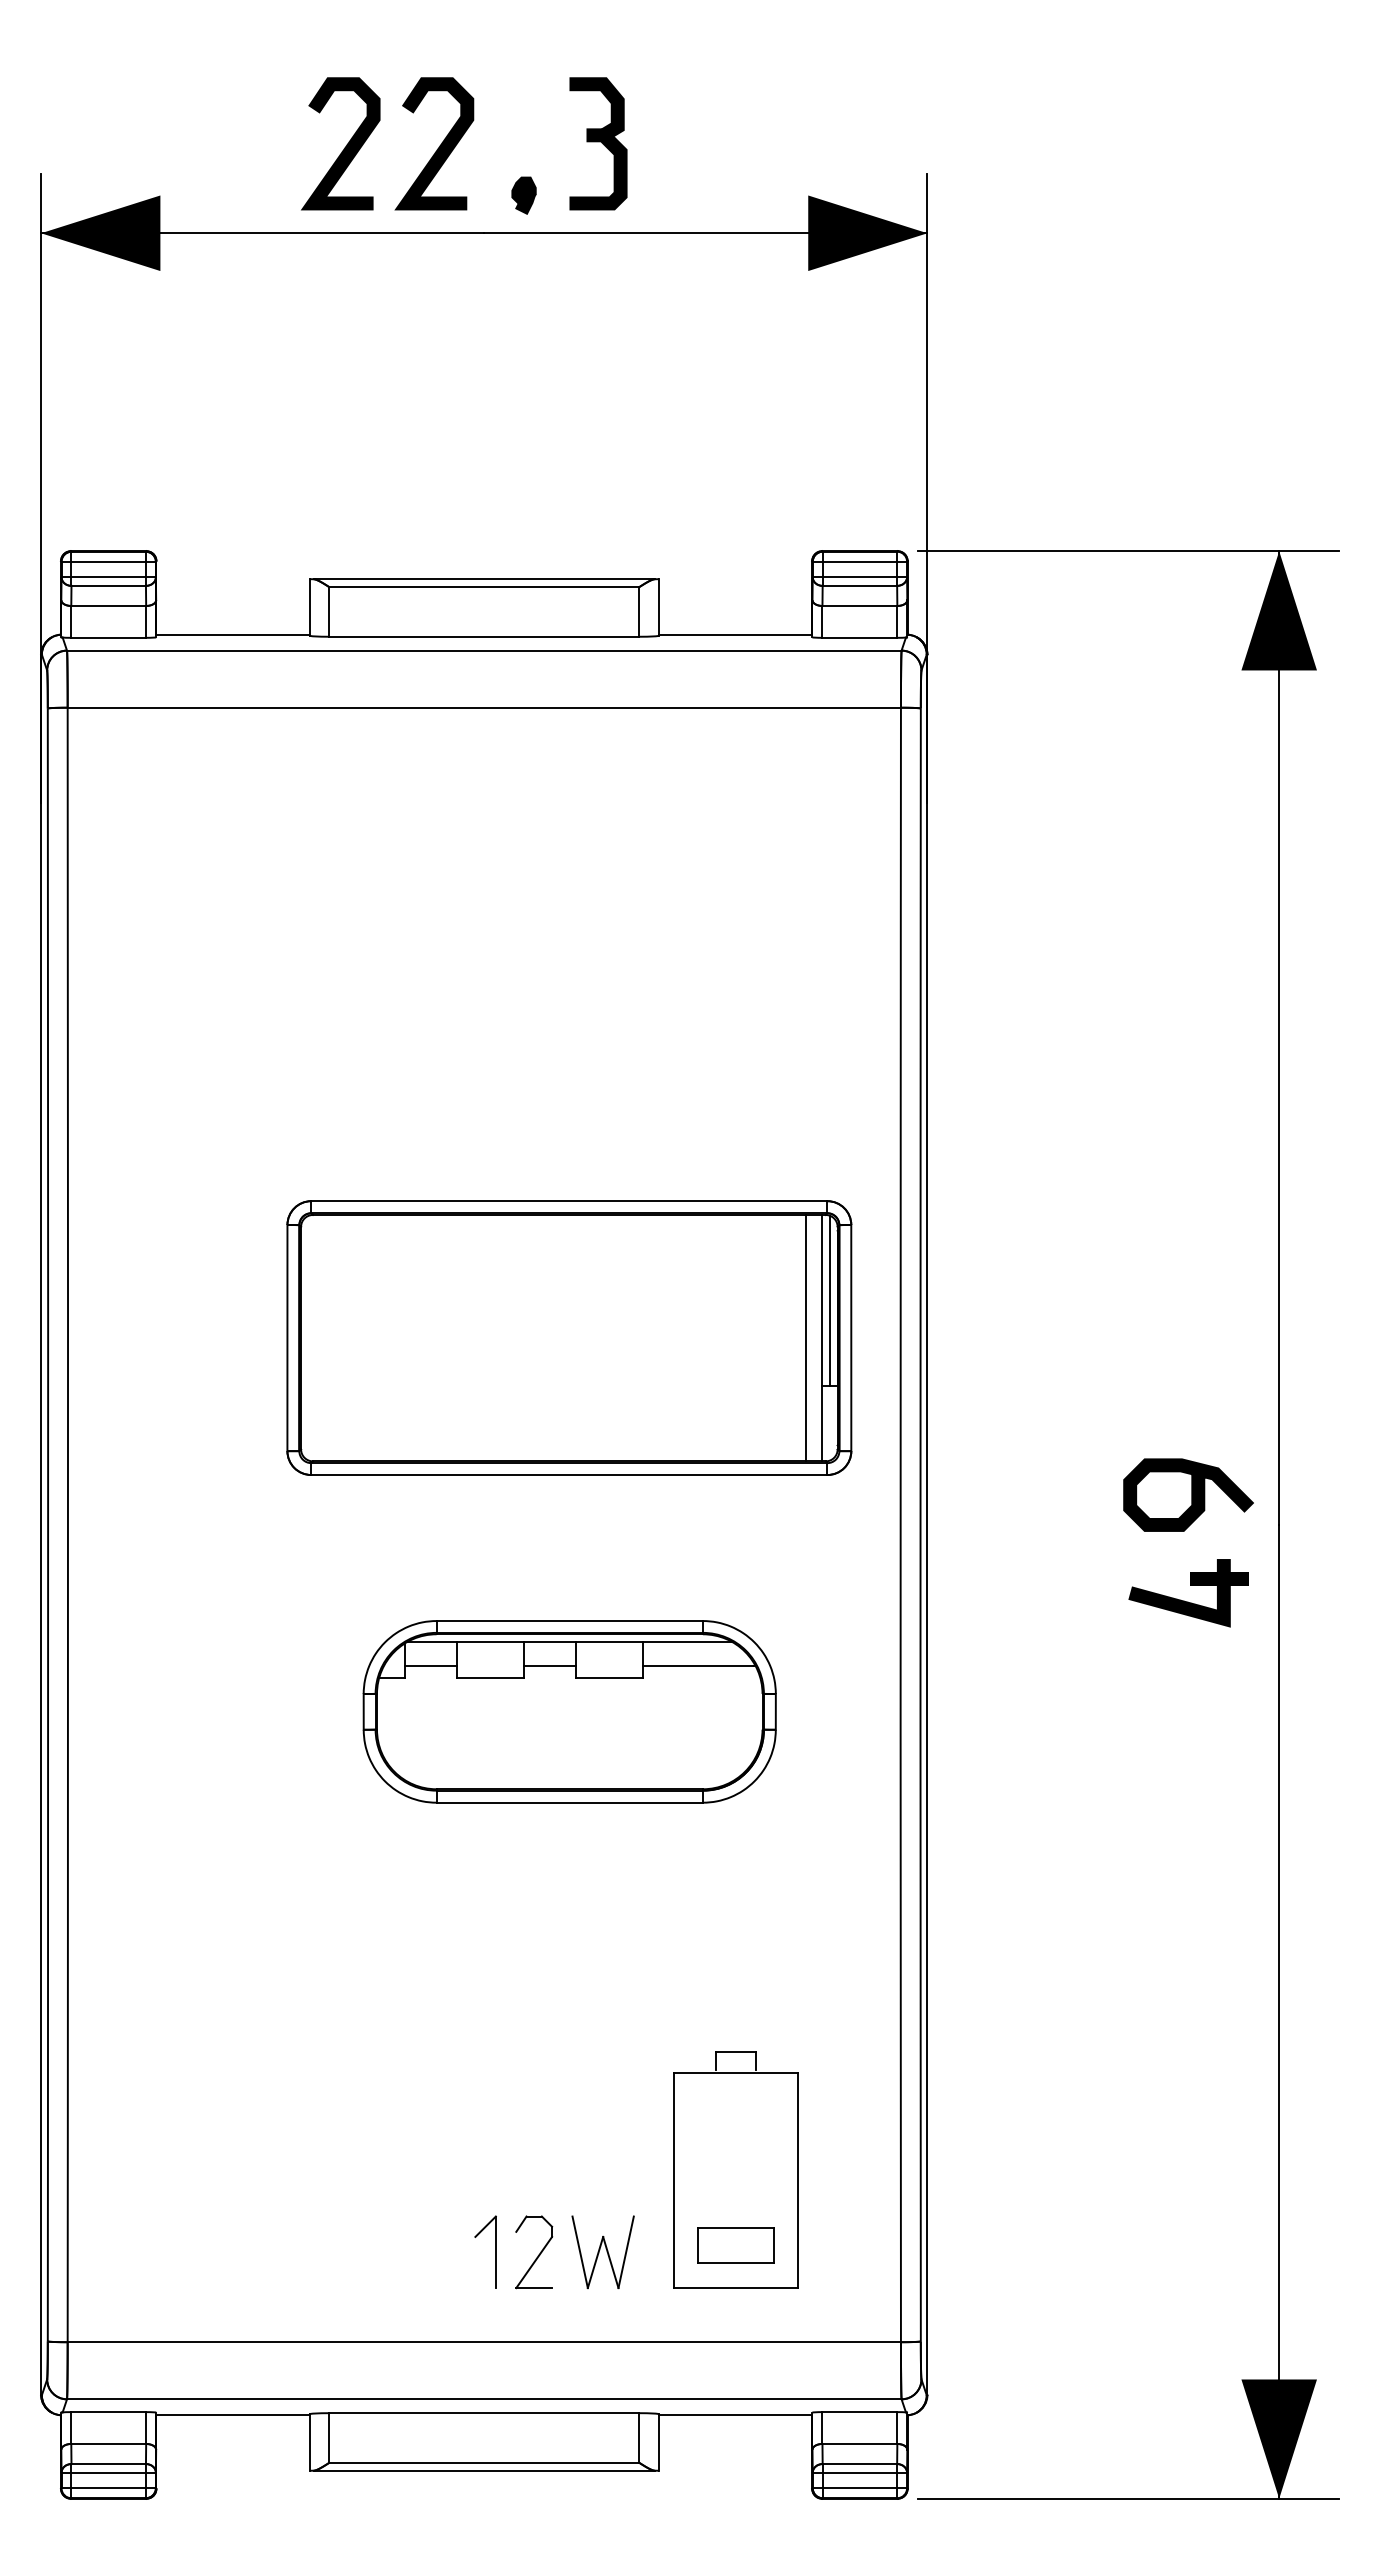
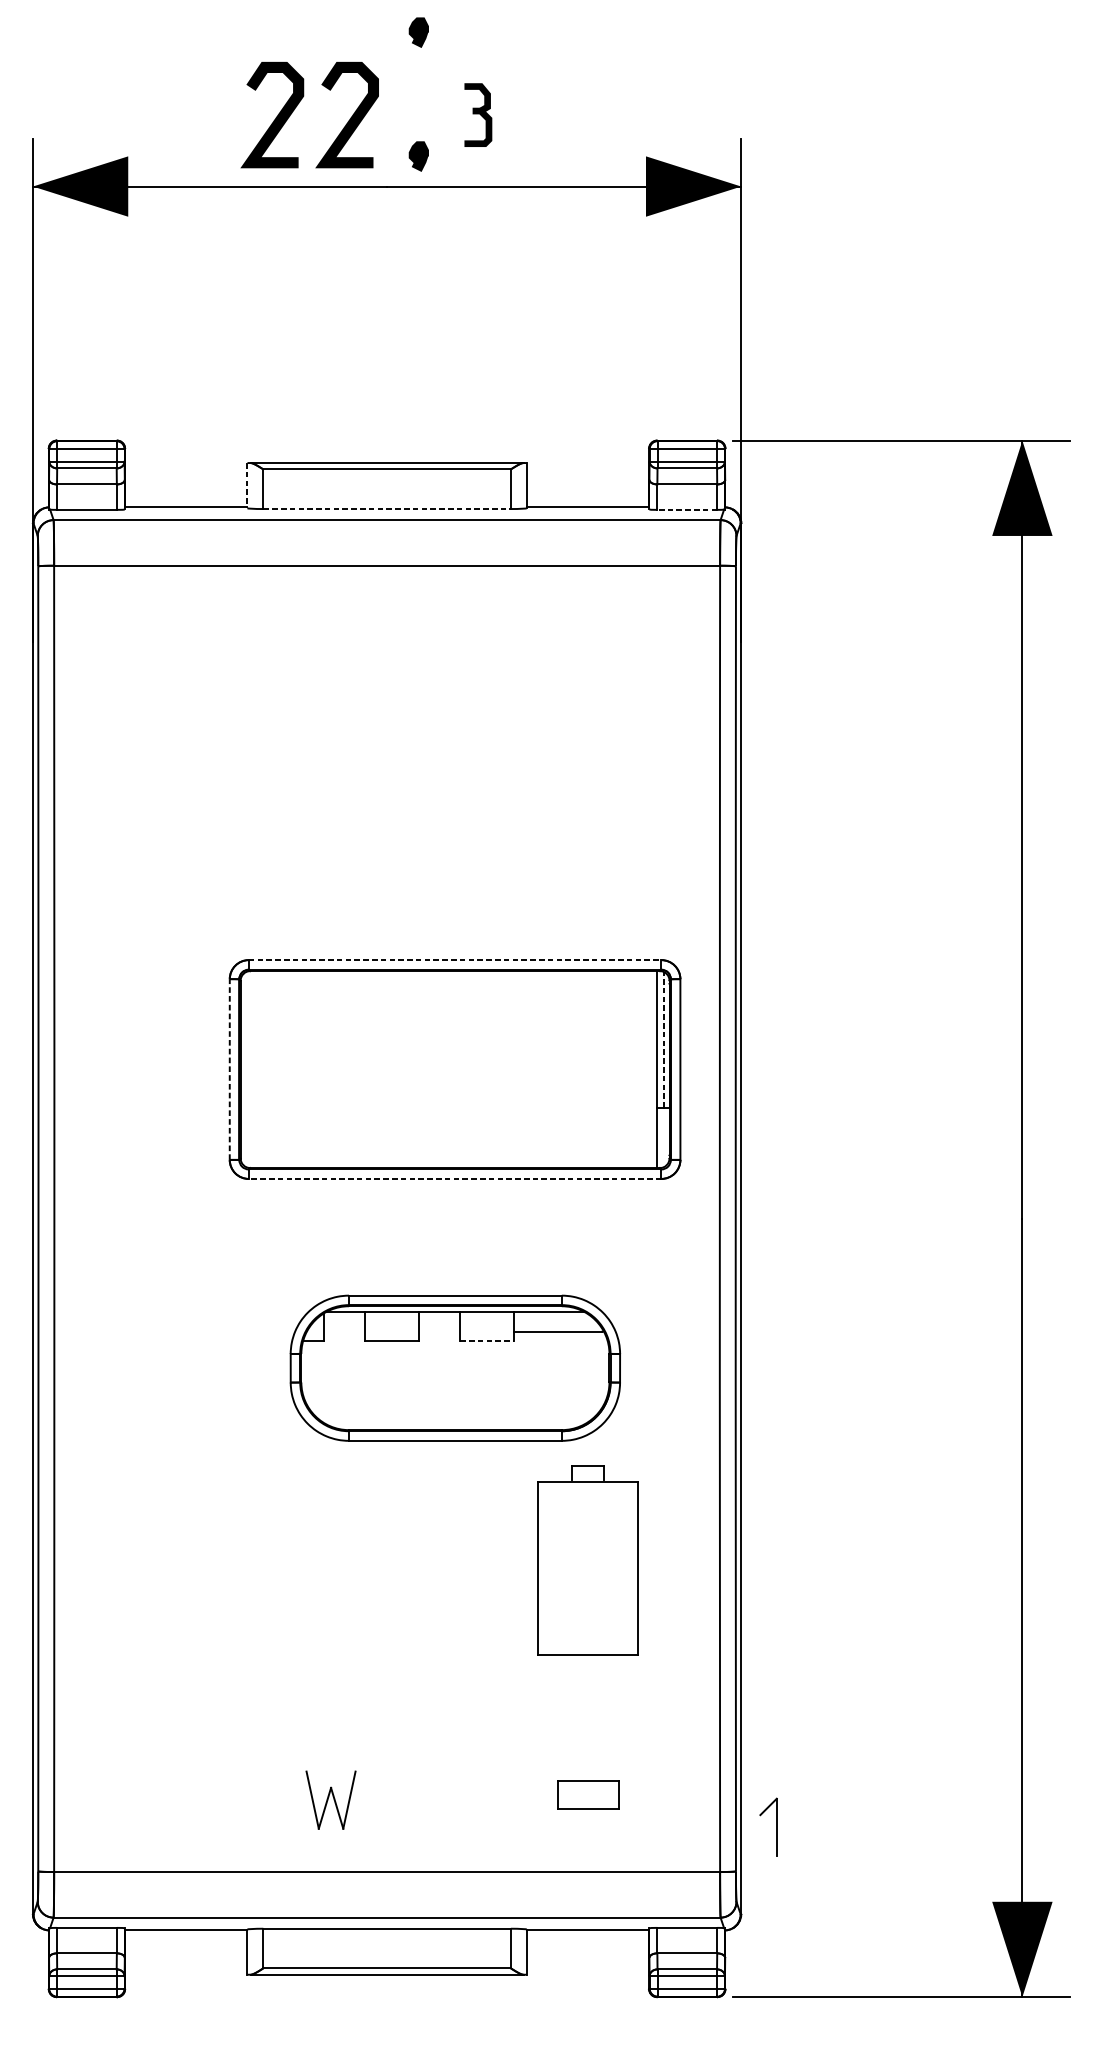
part: (523, 40) -> (418, 32), added
part: (598, 143) -> (478, 114), size x0.6
line: (309, 607) -> (247, 485), solid -> dashed
line: (484, 636) -> (387, 508), solid -> dashed
line: (859, 637) -> (686, 509), solid -> dashed
line: (569, 1201) -> (455, 960), solid -> dashed
line: (830, 1300) -> (663, 1039), solid -> dashed
line: (287, 1337) -> (229, 1069), solid -> dashed
line: (806, 1337) -> (644, 1069), removed
line: (568, 1475) -> (454, 1179), solid -> dashed
curve: (1191, 1494) -> (952, 1194), removed
part: (1188, 1601) -> (949, 1280), removed
line: (430, 1666) -> (344, 1331), removed
line: (549, 1666) -> (439, 1331), removed
line: (609, 1677) -> (487, 1340), solid -> dashed
part: (735, 2169) -> (587, 1559), moved
part: (495, 2251) -> (776, 1826), moved
part: (534, 2252) -> (427, 1800), removed
part: (602, 2252) -> (330, 1800), moved

